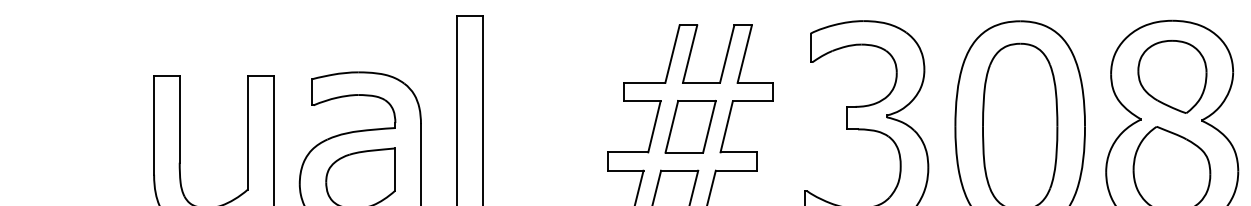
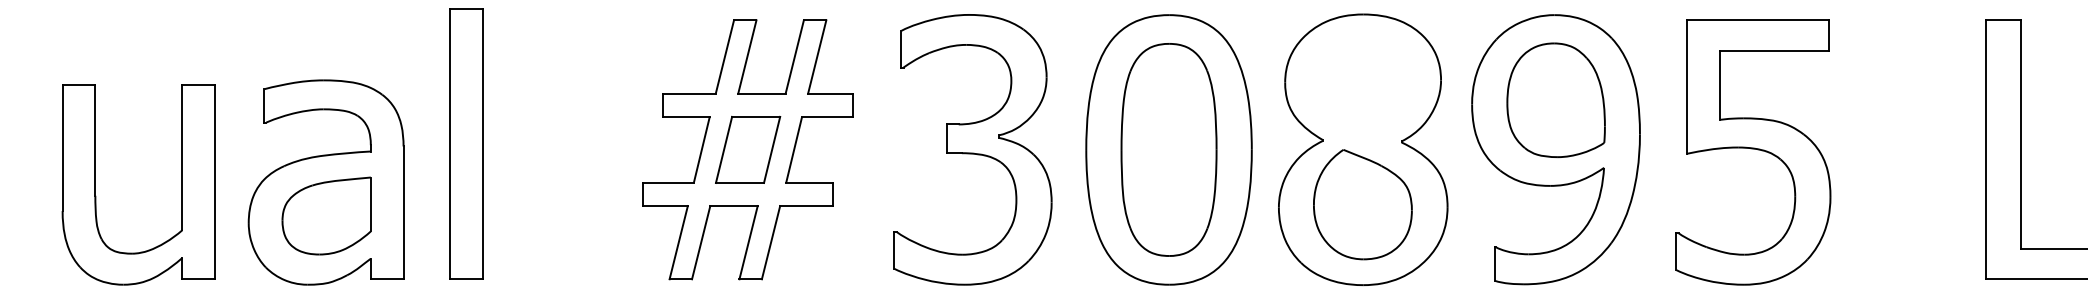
part: (1172, 77) -> (1363, 86), removed

